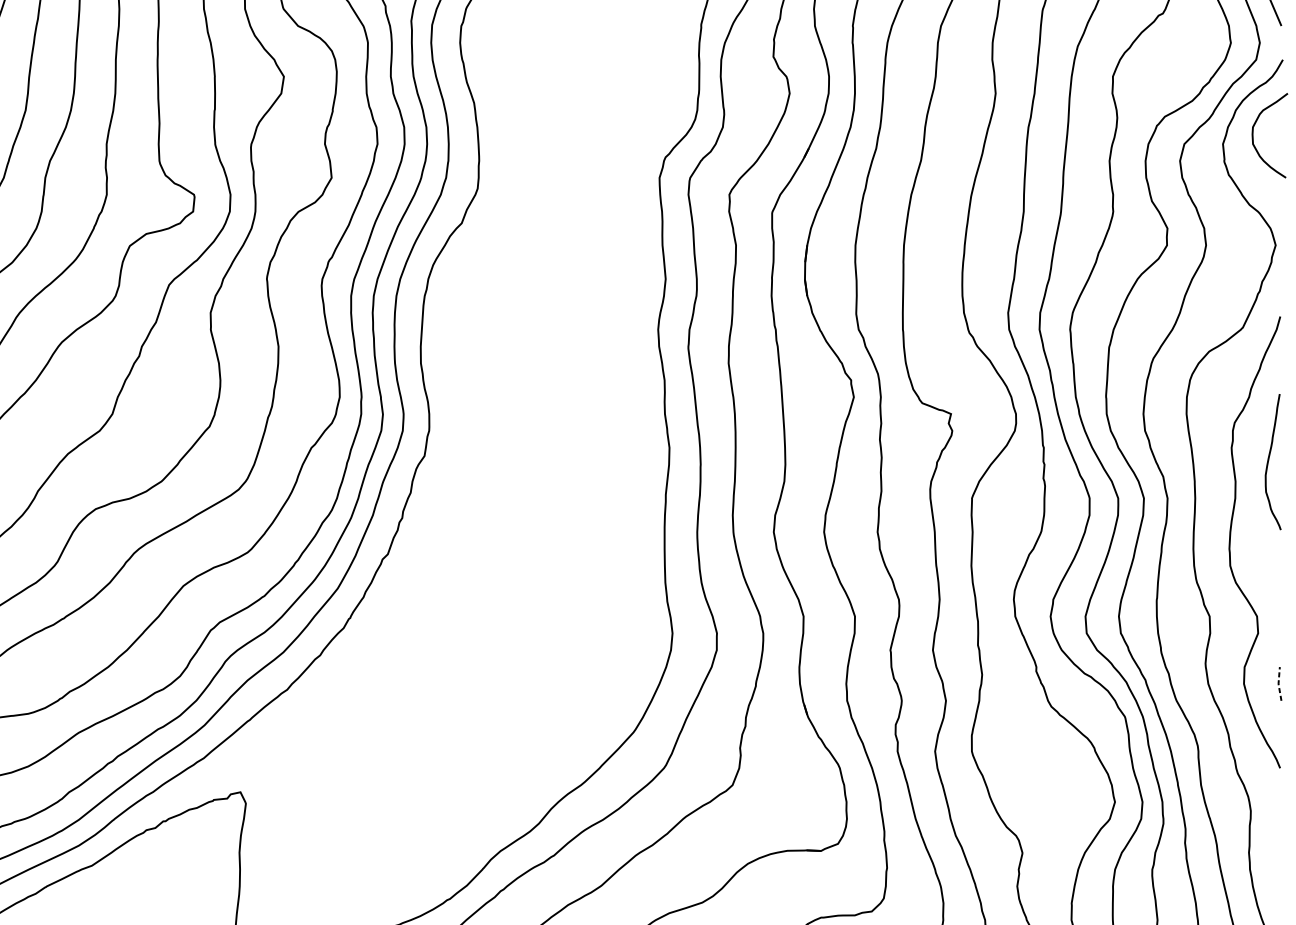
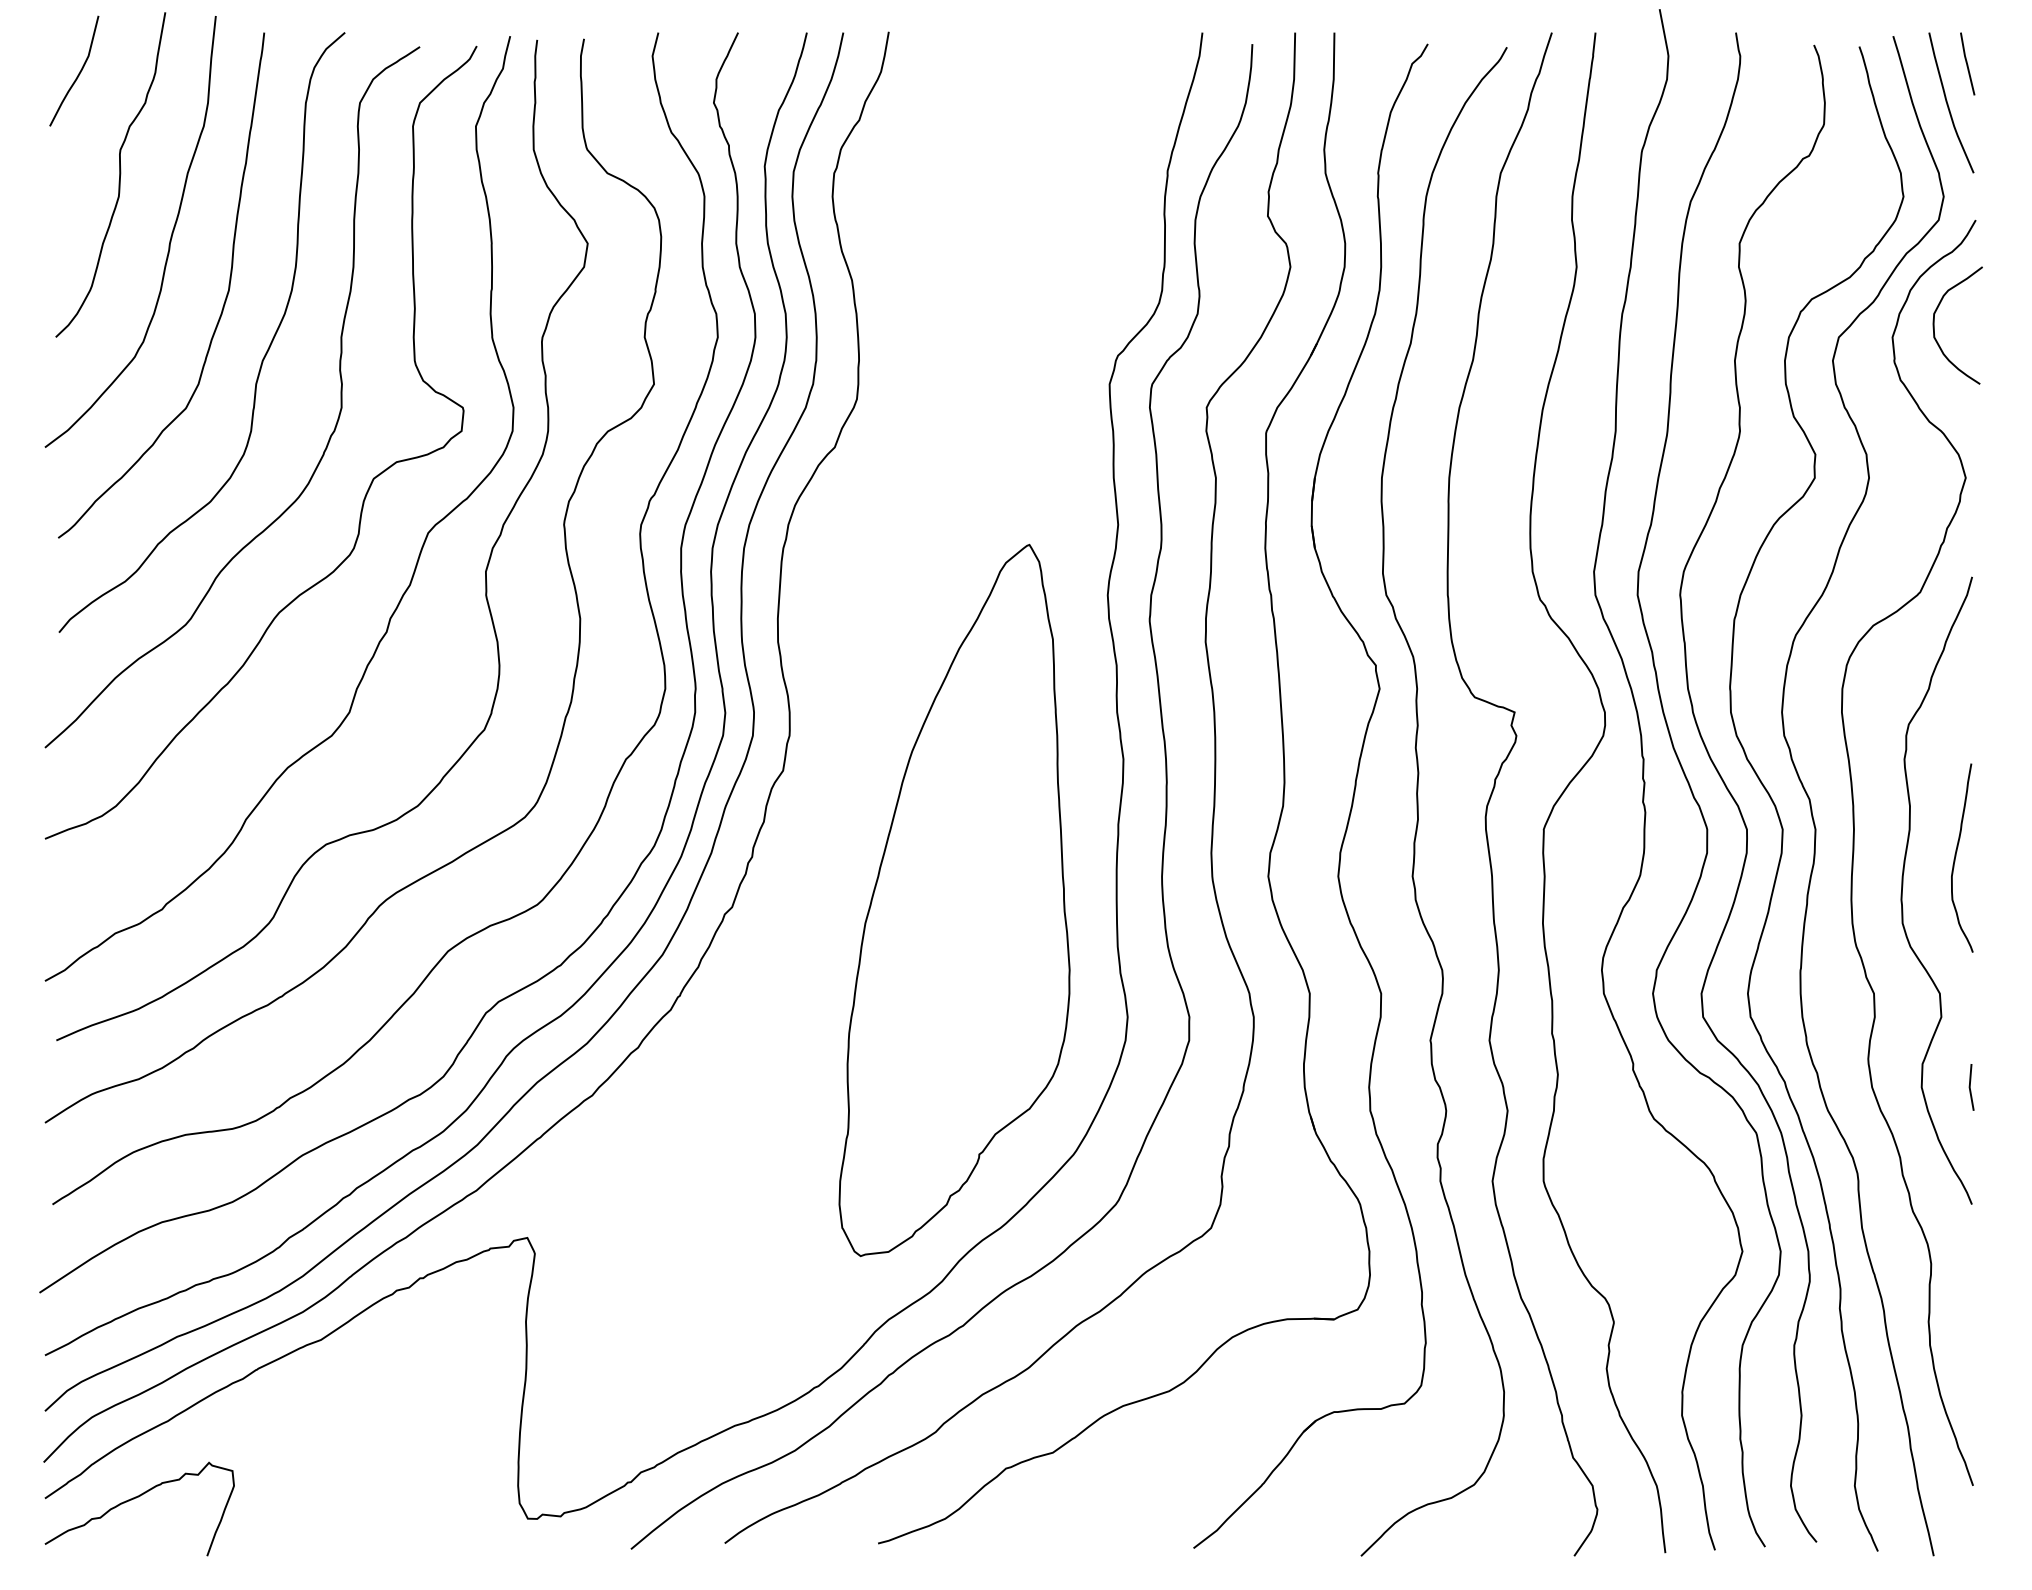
curve: (1269, 460) -> (1956, 856), moved
part: (547, 549) -> (954, 900), added
line: (1278, 684) -> (1969, 1087), dashed -> solid

